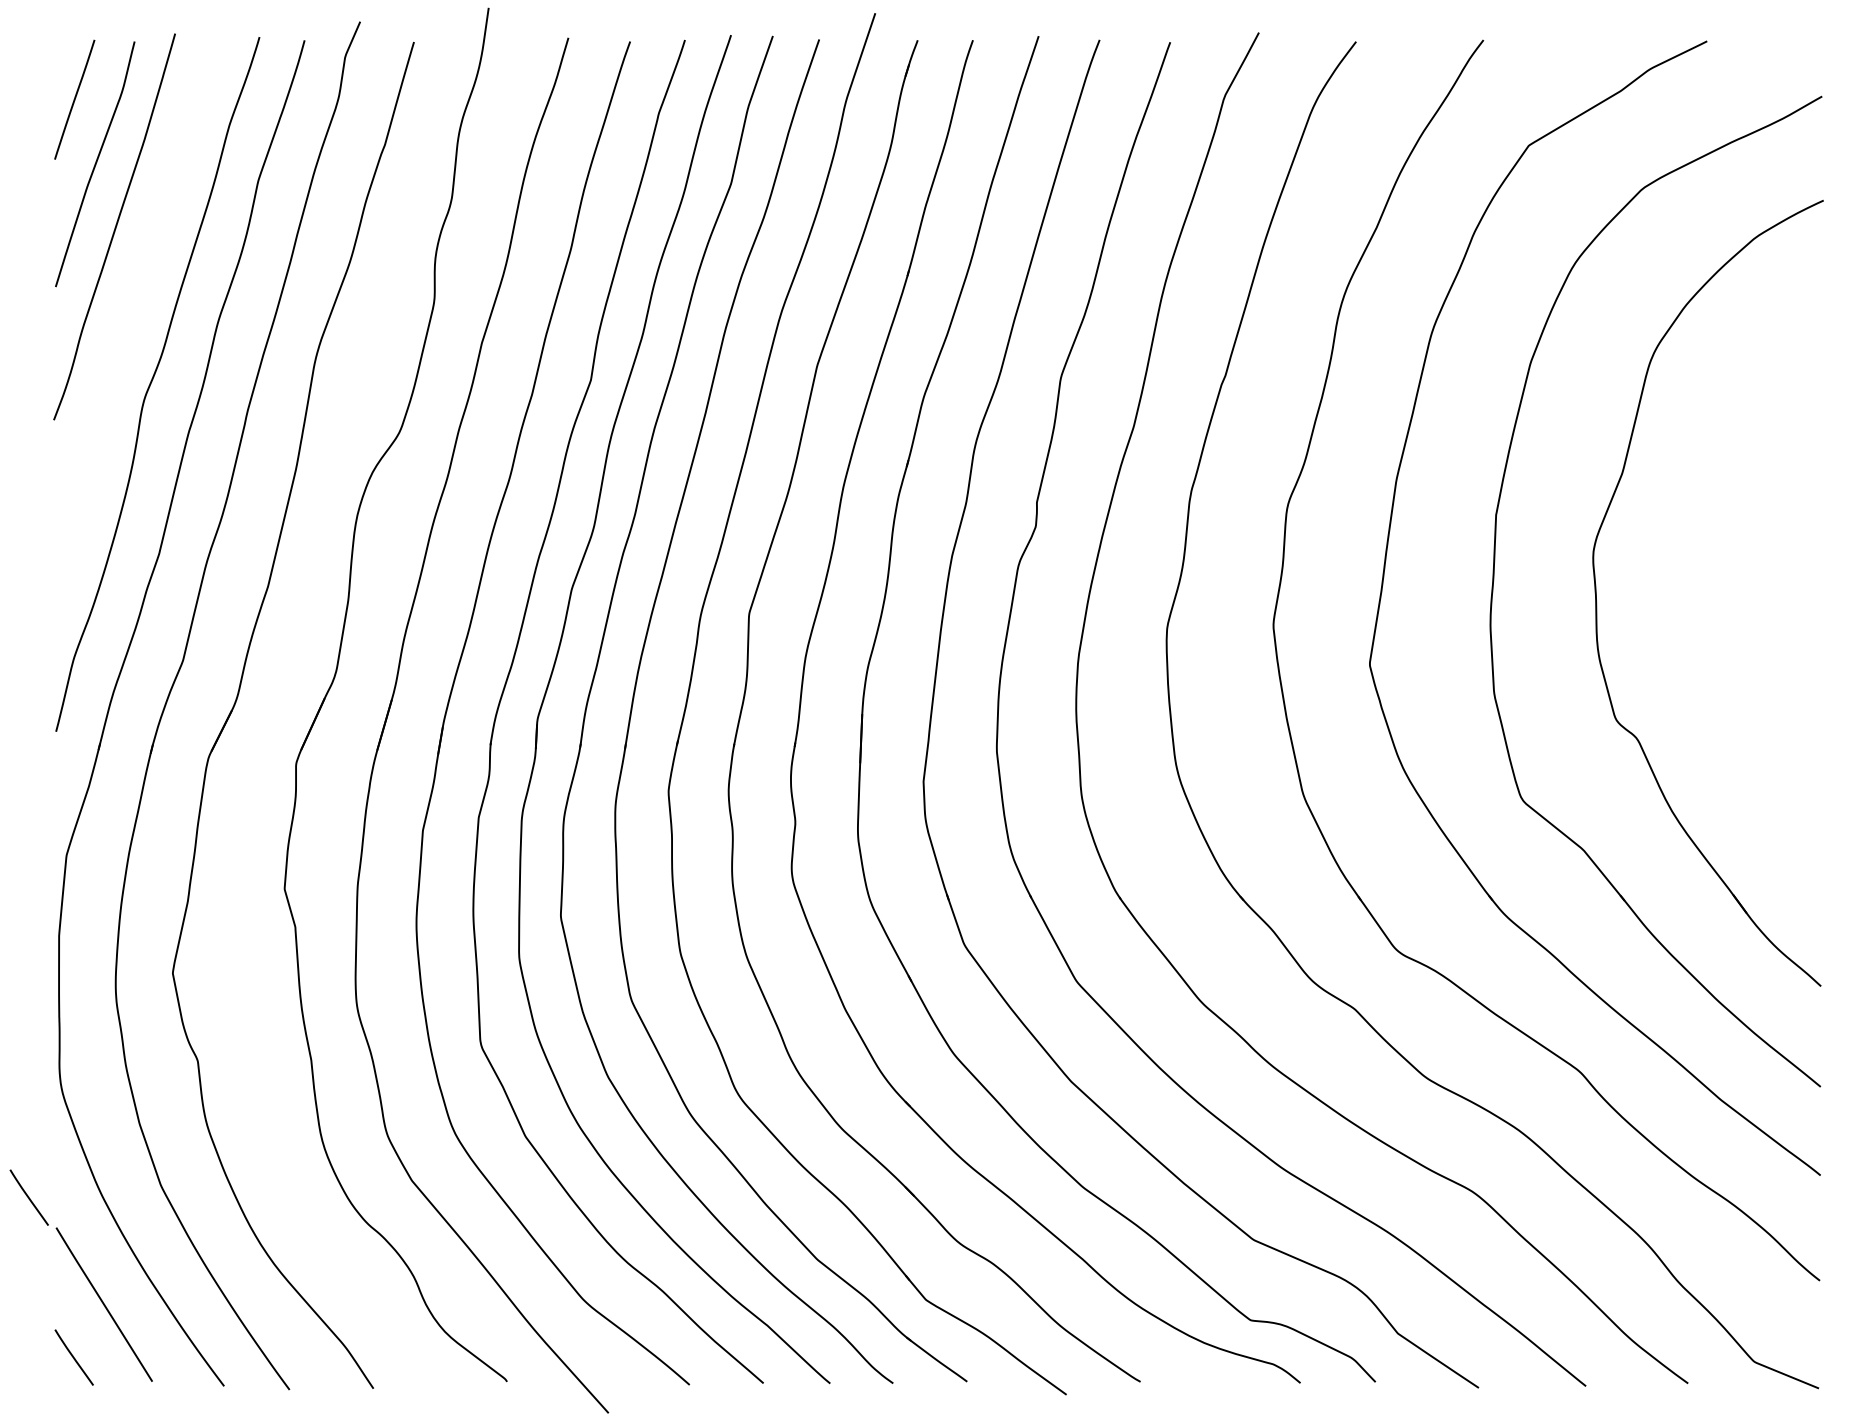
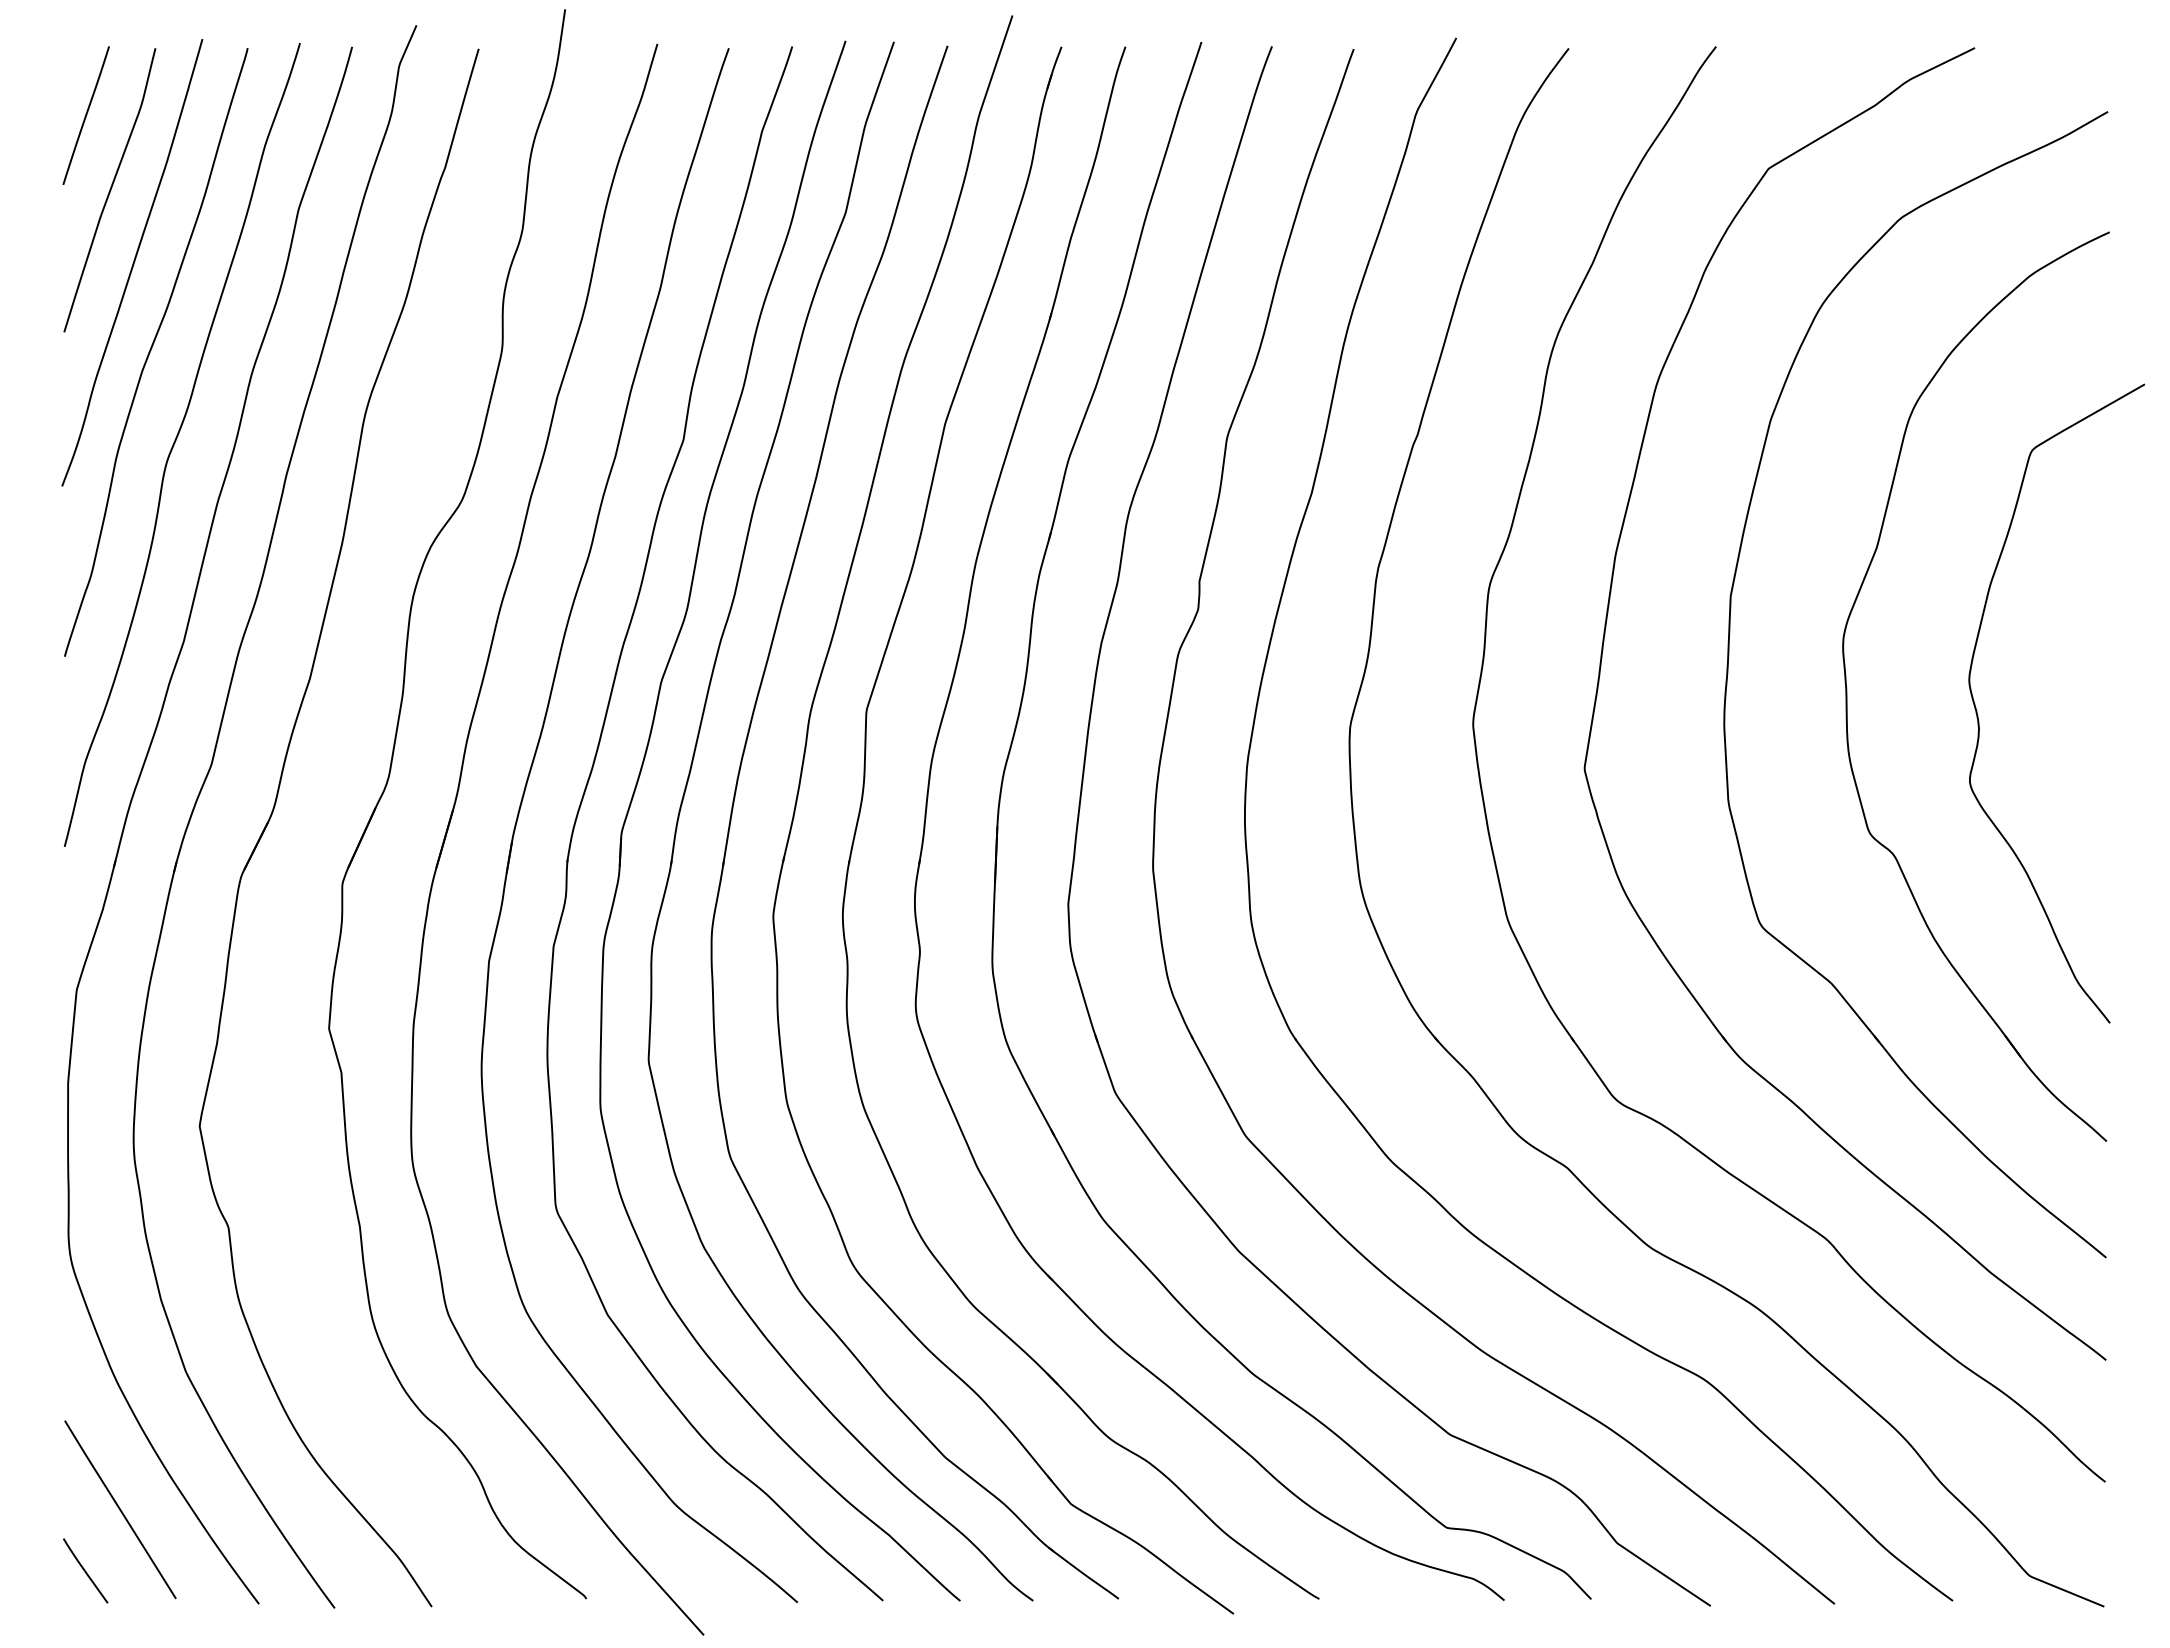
curve: (131, 302) -> (151, 350), added
curve: (1711, 622) -> (1979, 720), added
line: (29, 1197) -> (33, 1385), removed

